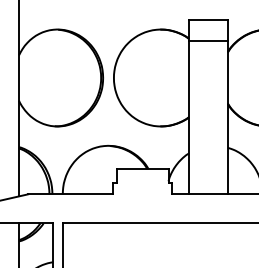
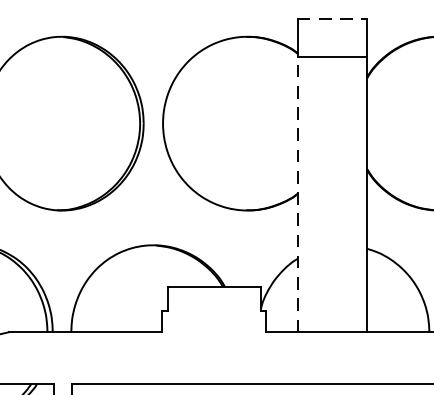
line: (208, 19) -> (332, 18), solid -> dashed
line: (189, 117) -> (298, 194), solid -> dashed

